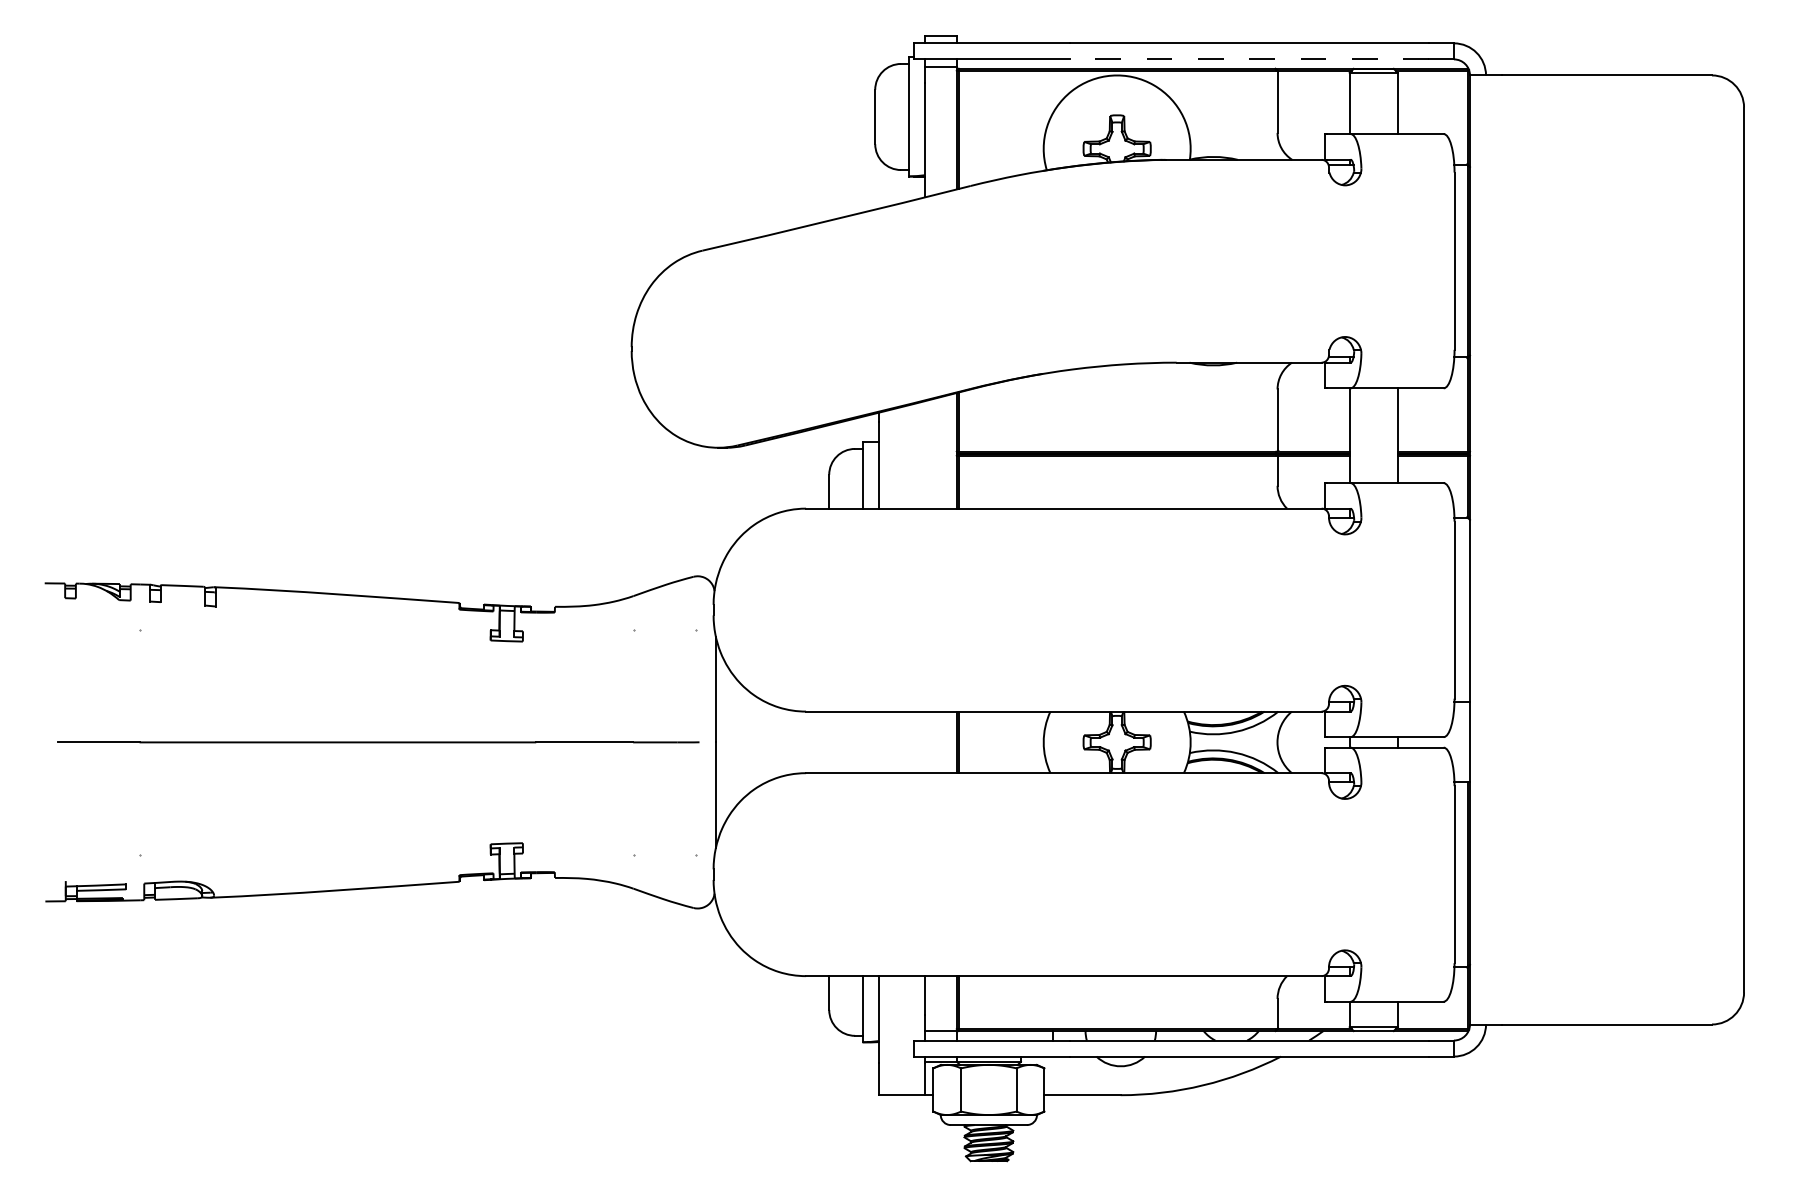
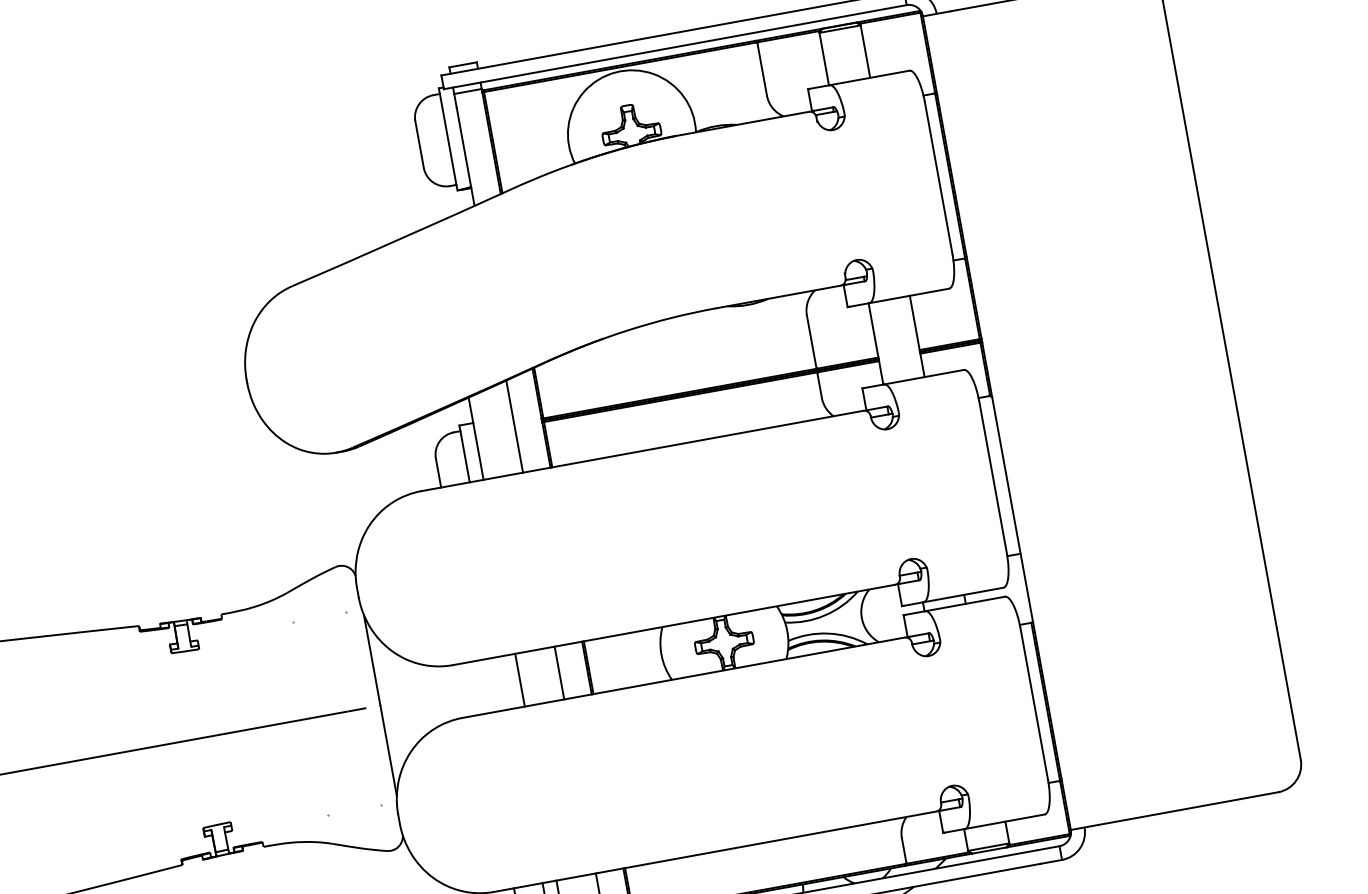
line: (1249, 59) -> (731, 37), dashed -> solid
line: (924, 454) -> (514, 426), added
line: (878, 742) -> (519, 680), added
line: (924, 742) -> (559, 673), added

